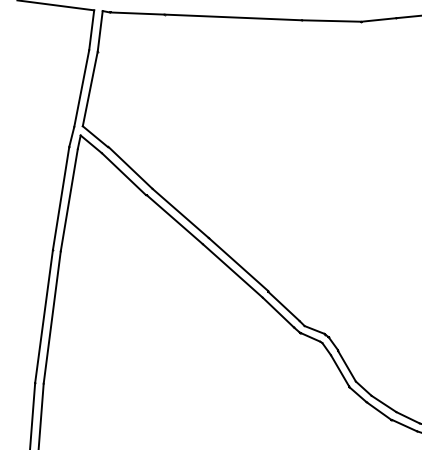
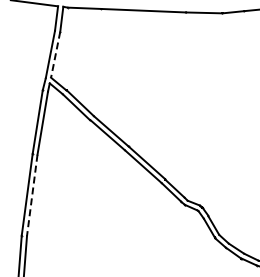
line: (89, 90) -> (55, 55), solid -> dashed
line: (52, 317) -> (32, 195), solid -> dashed

